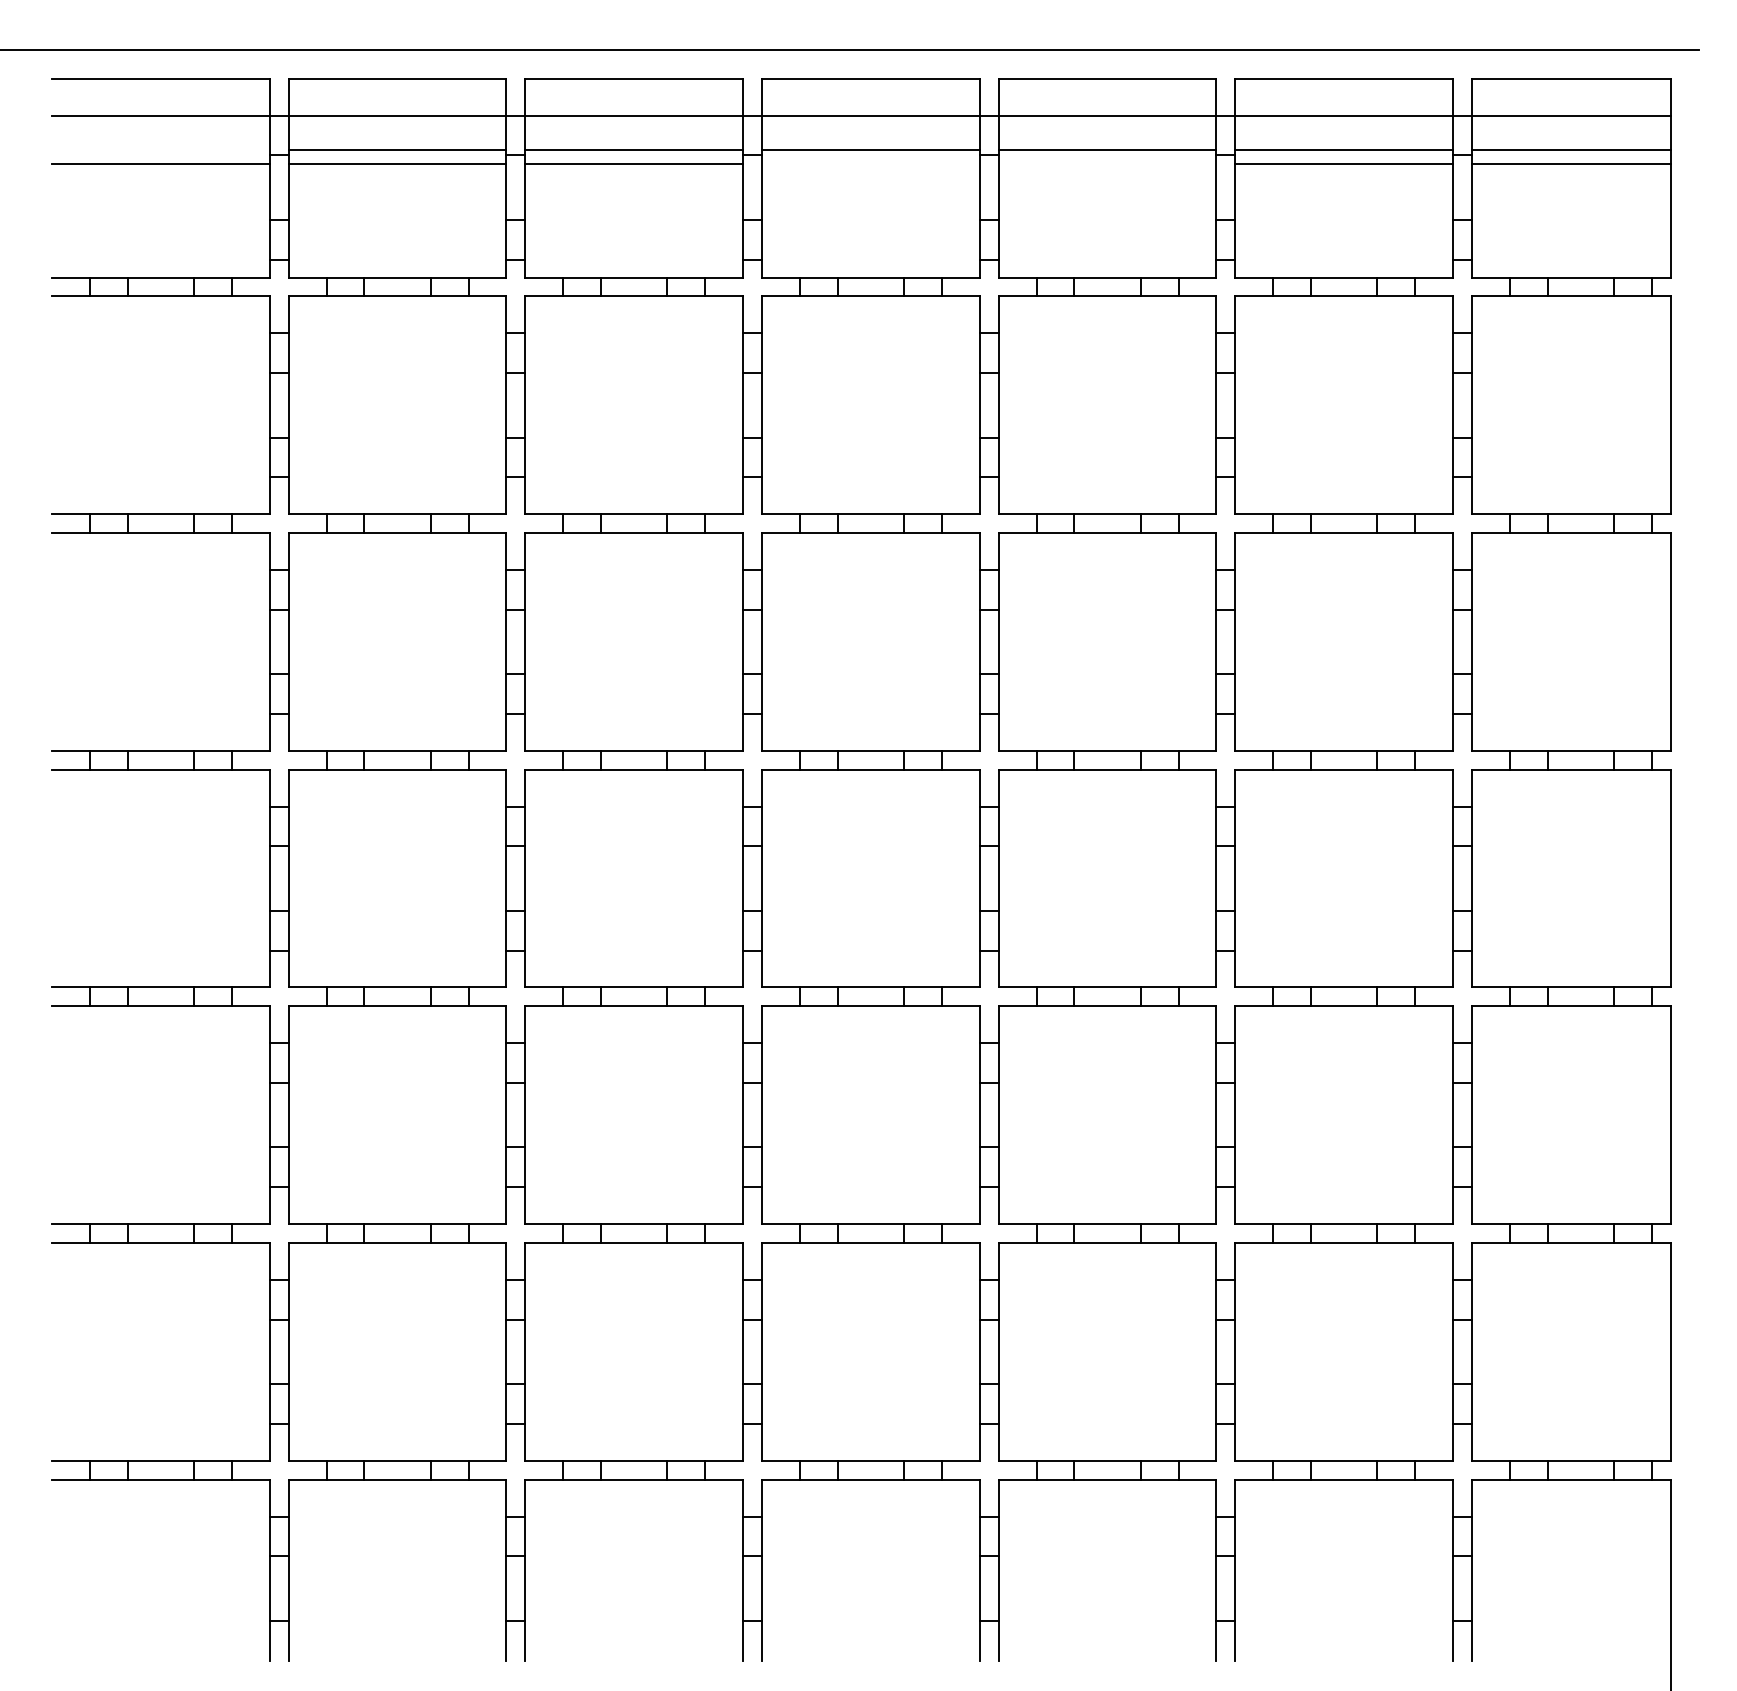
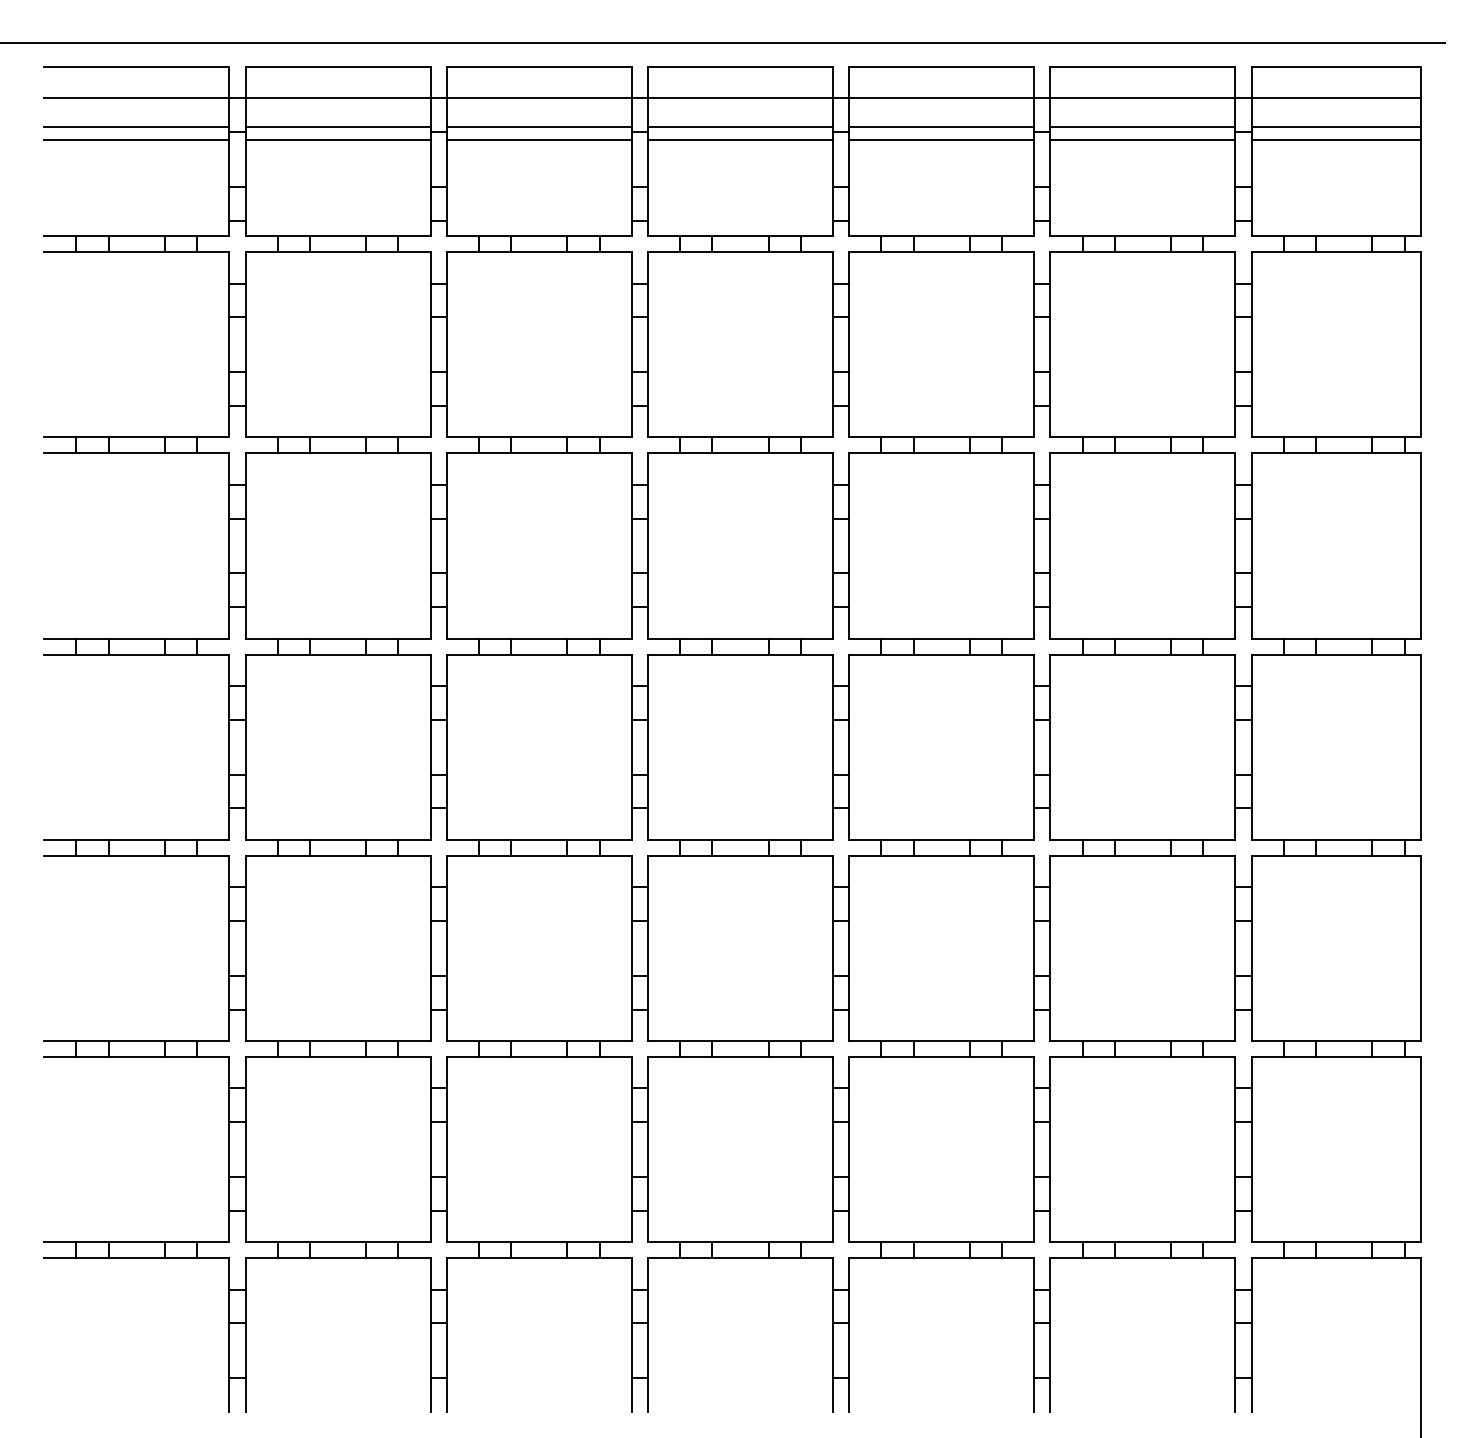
line: (160, 149) -> (136, 127), added
line: (870, 163) -> (740, 139), added
line: (1107, 163) -> (941, 139), added

